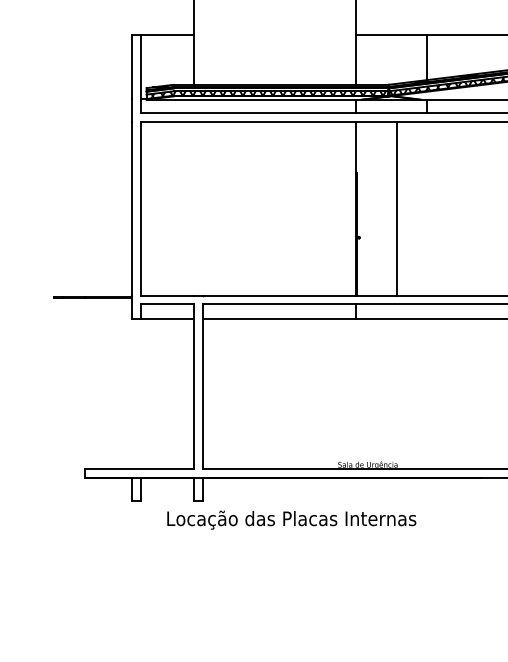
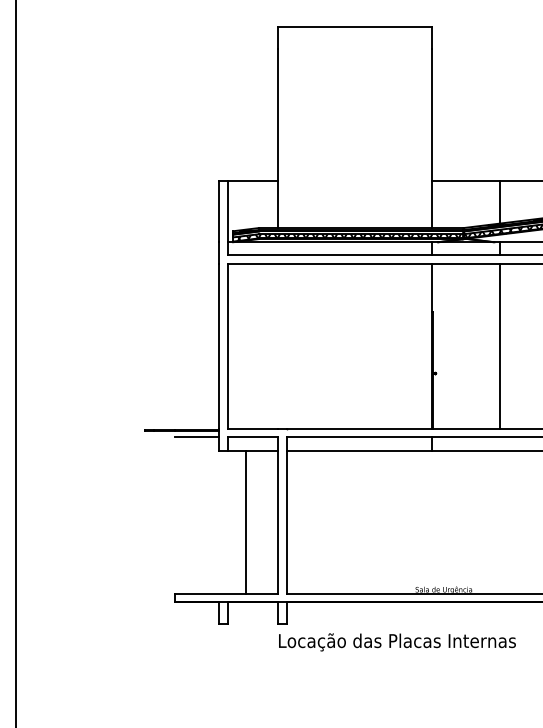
line: (396, 208) -> (499, 345), moved
line: (107, 303) -> (196, 436), added
line: (160, 393) -> (246, 521), added
text: (291, 520) -> (397, 642), moved

